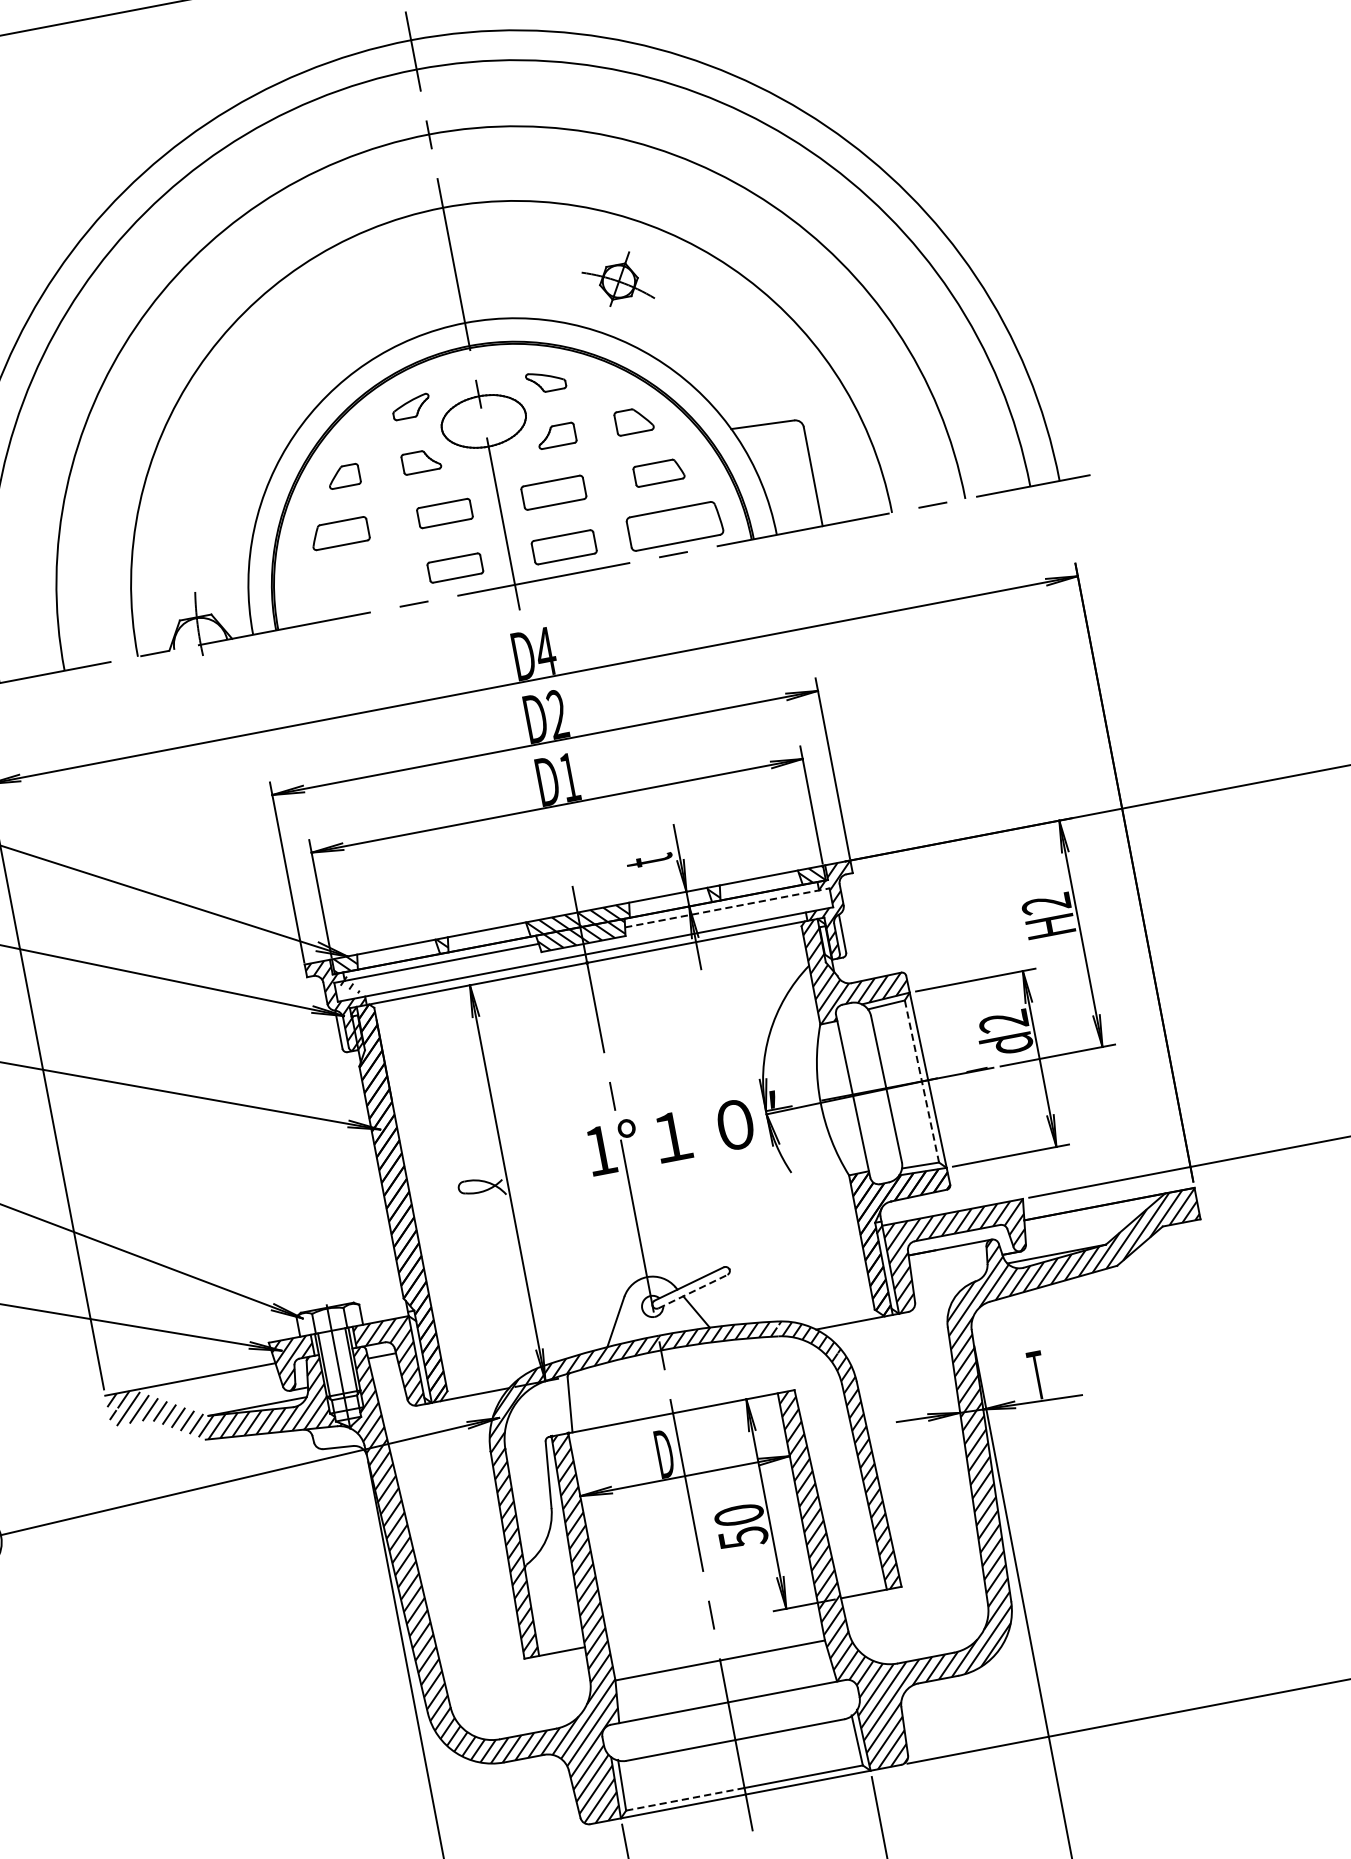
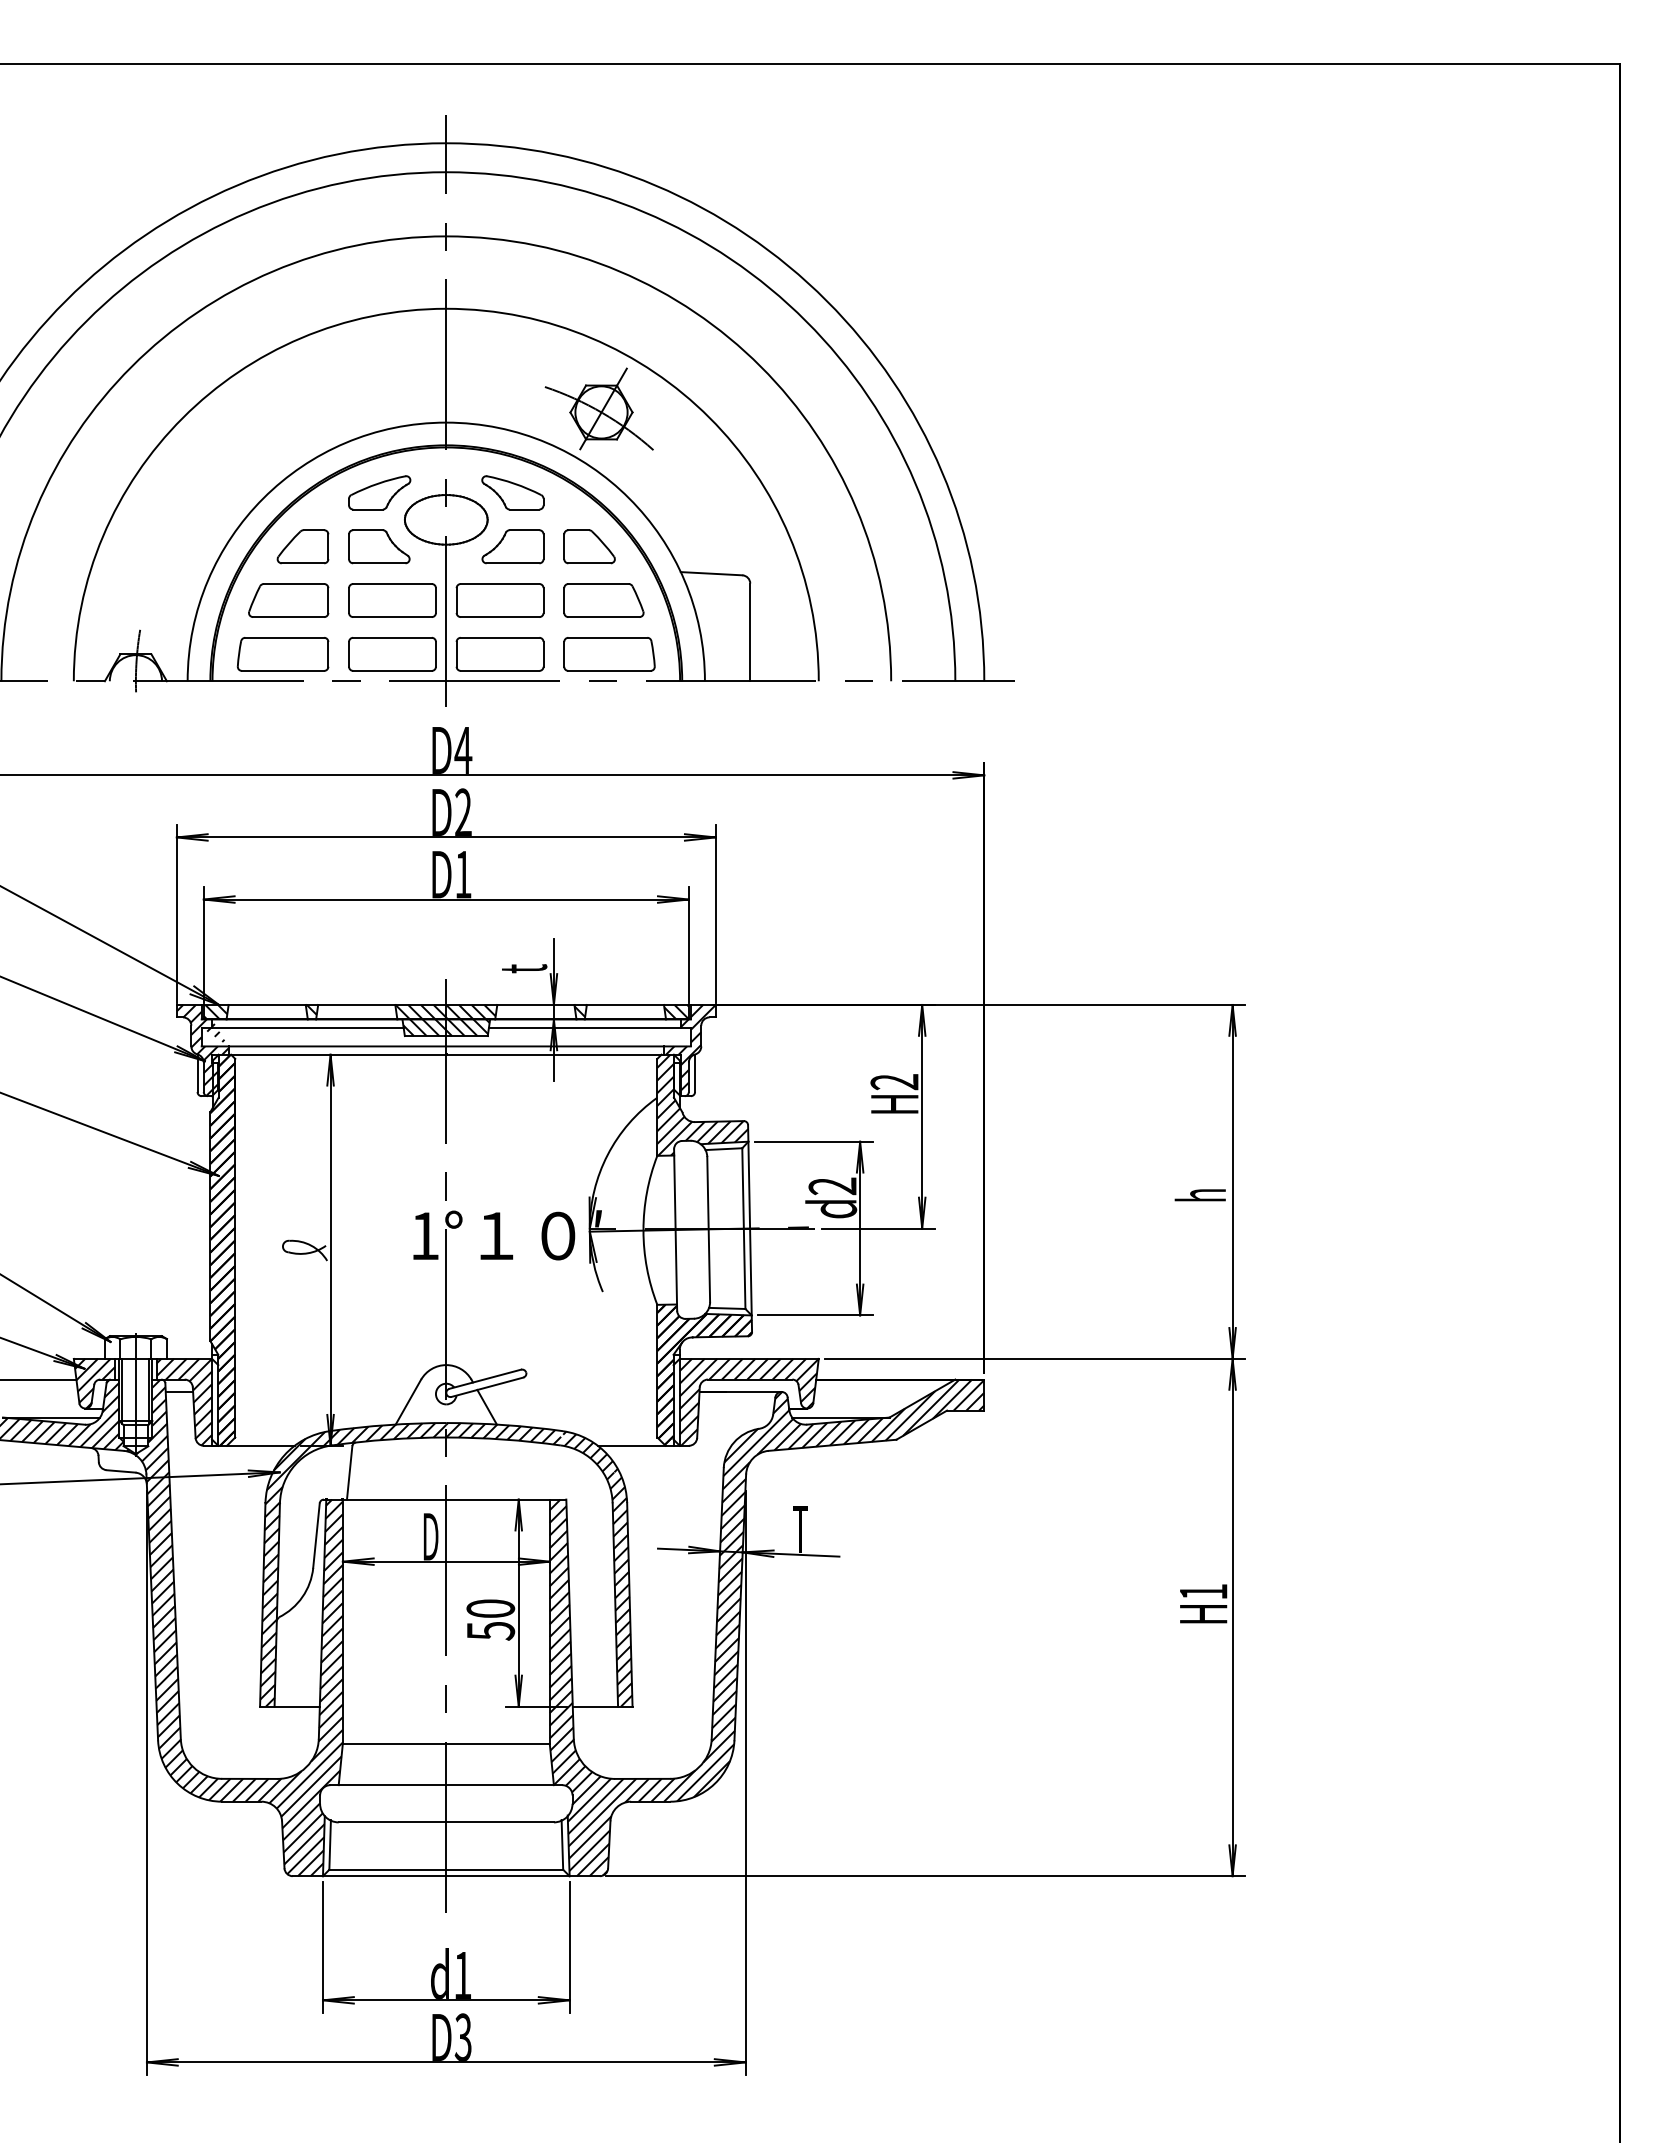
part: (616, 279) -> (598, 408), size x1.67
part: (545, 380) -> (512, 492), size x1.67
part: (410, 406) -> (379, 492), size x1.67
part: (633, 420) -> (589, 546), size x1.43
part: (556, 435) -> (512, 546), size x1.67
part: (421, 461) -> (379, 546), size x1.67
part: (658, 472) -> (603, 600), size x1.67
part: (343, 476) -> (302, 546), size x1.67
part: (553, 492) -> (499, 600), size x1.43
part: (444, 513) -> (392, 600), size x1.67
part: (339, 533) -> (288, 600), size x1.43
part: (563, 547) -> (499, 654), size x1.43
part: (455, 568) -> (392, 654), size x1.67
part: (344, 589) -> (282, 654), added
line: (726, 907) -> (589, 1027), dashed -> solid
line: (921, 1082) -> (743, 1229), dashed -> solid
line: (693, 1291) -> (487, 1387), dashed -> solid
line: (684, 1799) -> (387, 1869), dashed -> solid

